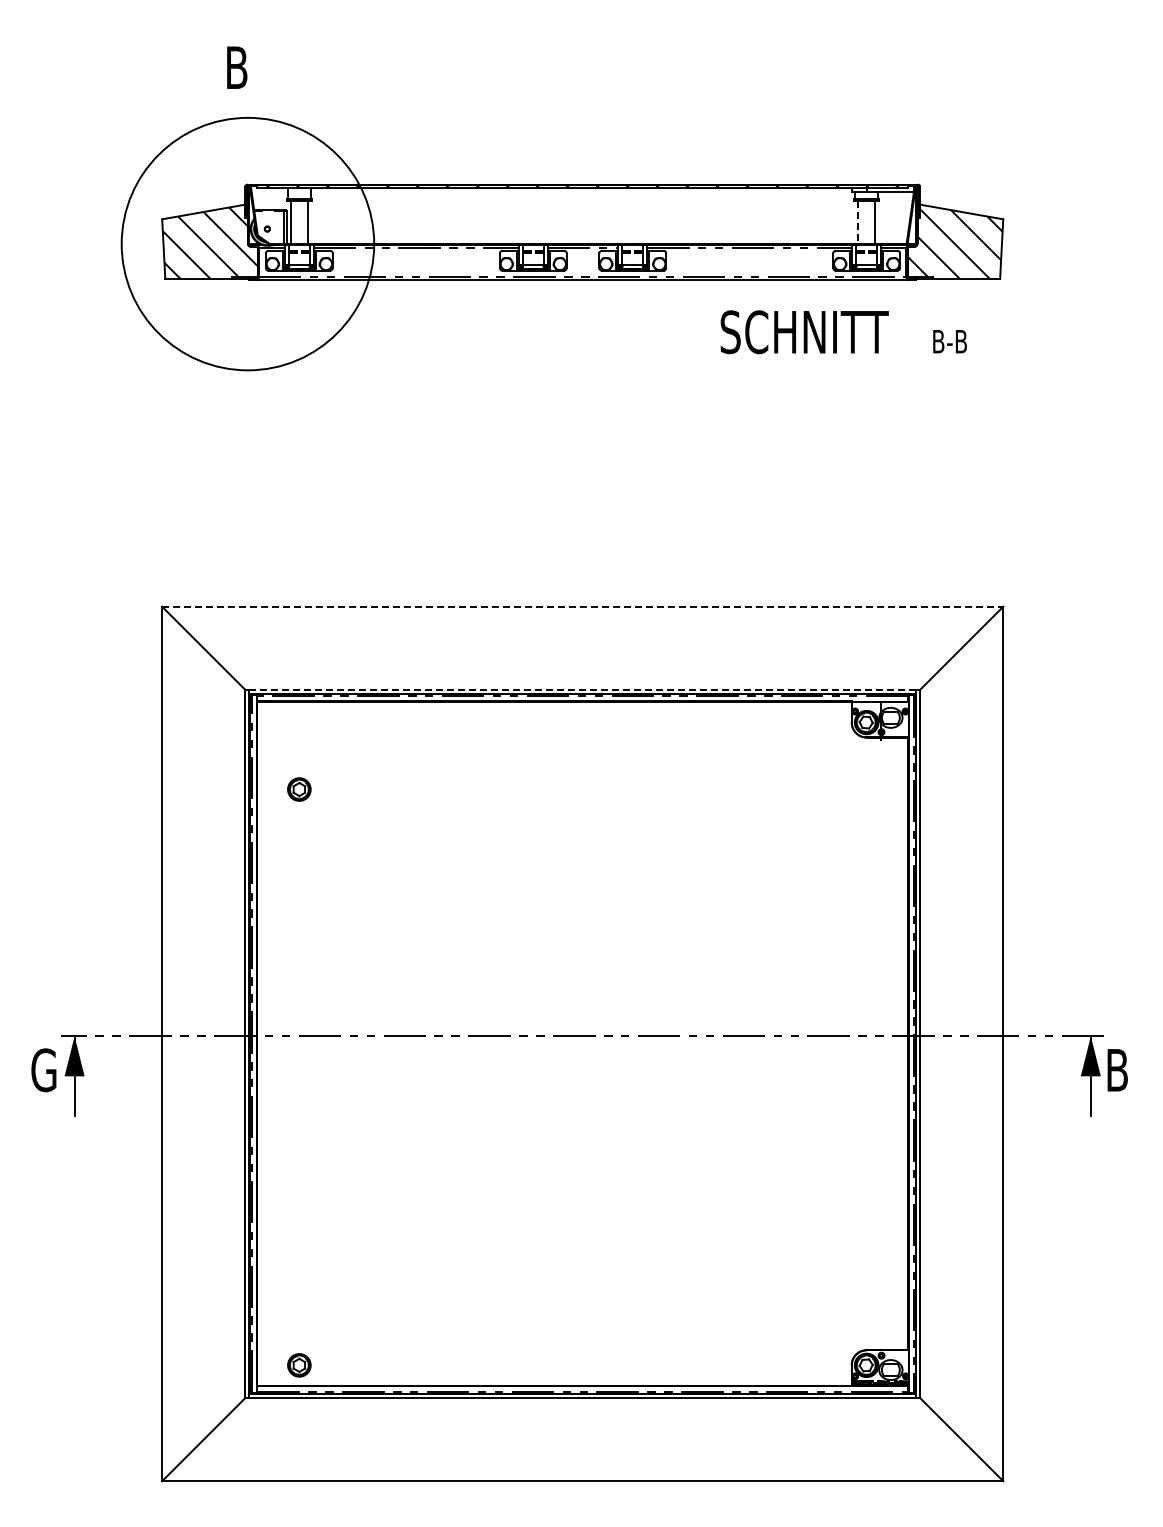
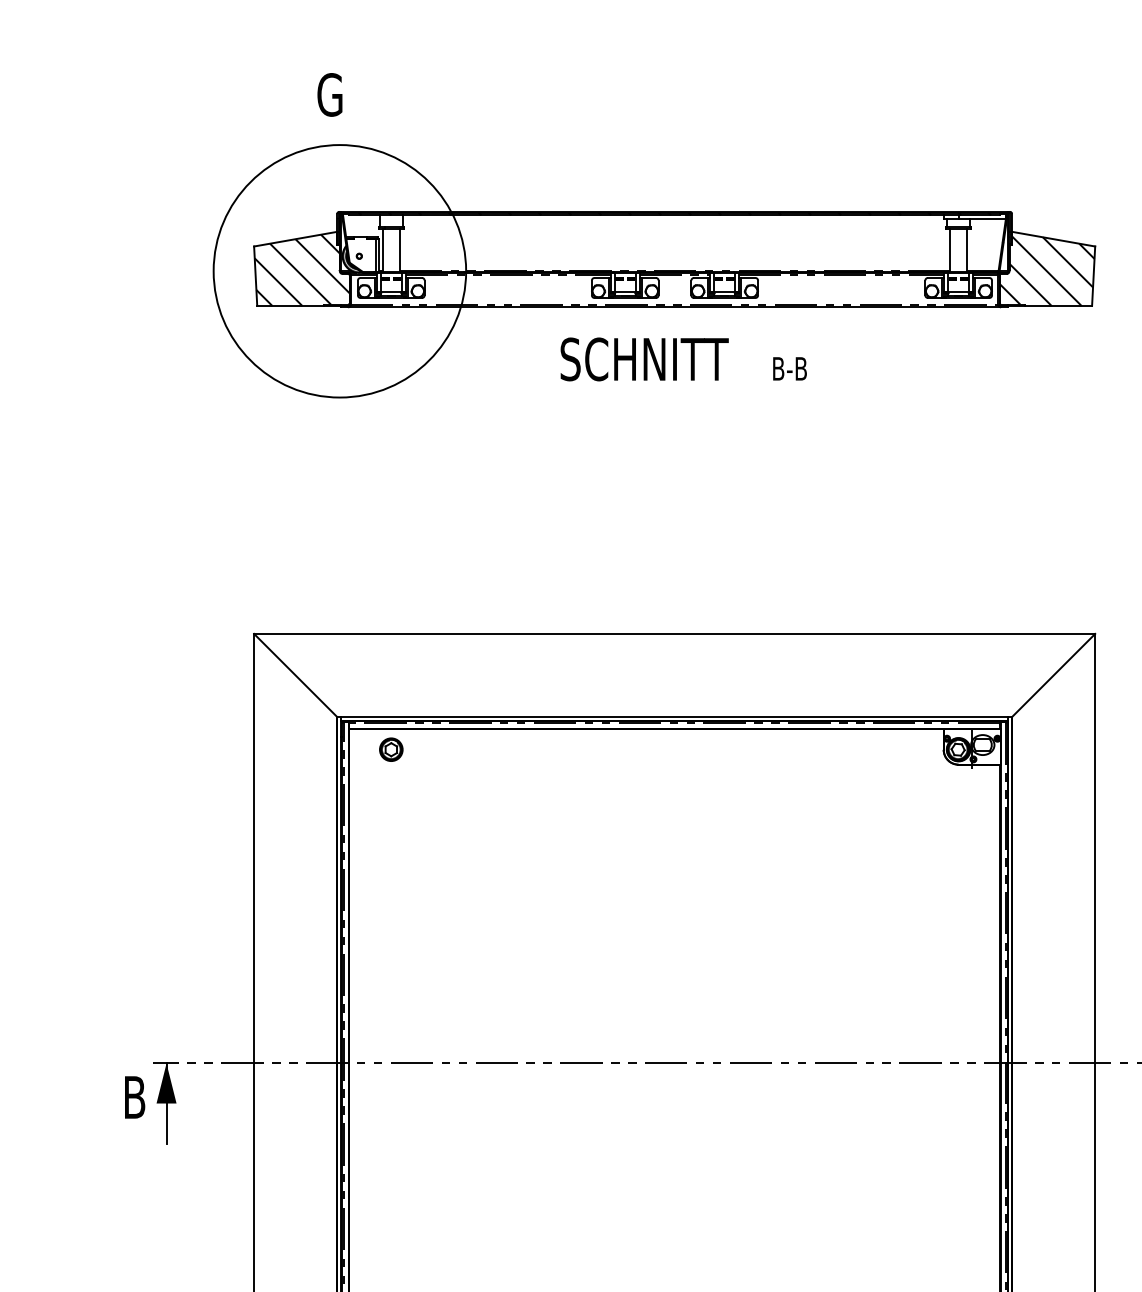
text: (237, 67) -> (329, 94), B -> G
line: (857, 222) -> (949, 249), dashed -> solid
text: (843, 332) -> (683, 359), moved
line: (582, 606) -> (674, 633), dashed -> solid
line: (583, 689) -> (675, 716), dashed -> solid
part: (299, 789) -> (391, 749), moved
text: (43, 1070) -> (135, 1097), G -> B

